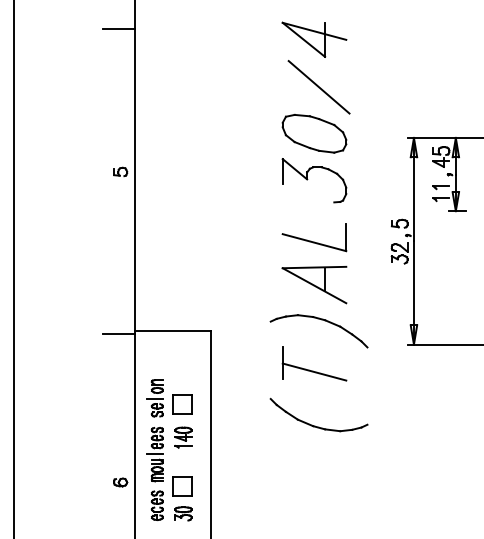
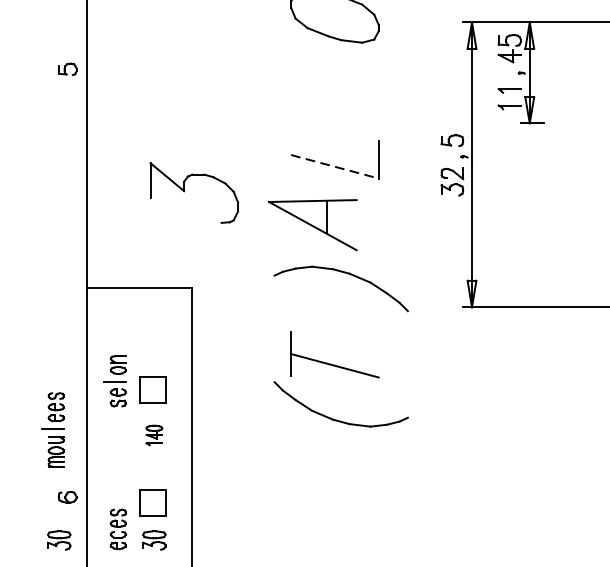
part: (308, 179) -> (186, 191), moved
line: (314, 242) -> (334, 166), solid -> dashed
part: (314, 285) -> (312, 225), moved
line: (118, 333) -> (64, 291), removed
part: (313, 370) -> (333, 363), moved
part: (183, 437) -> (154, 435), size x0.7
part: (154, 454) -> (52, 429), moved
part: (114, 513) -> (59, 540), added

